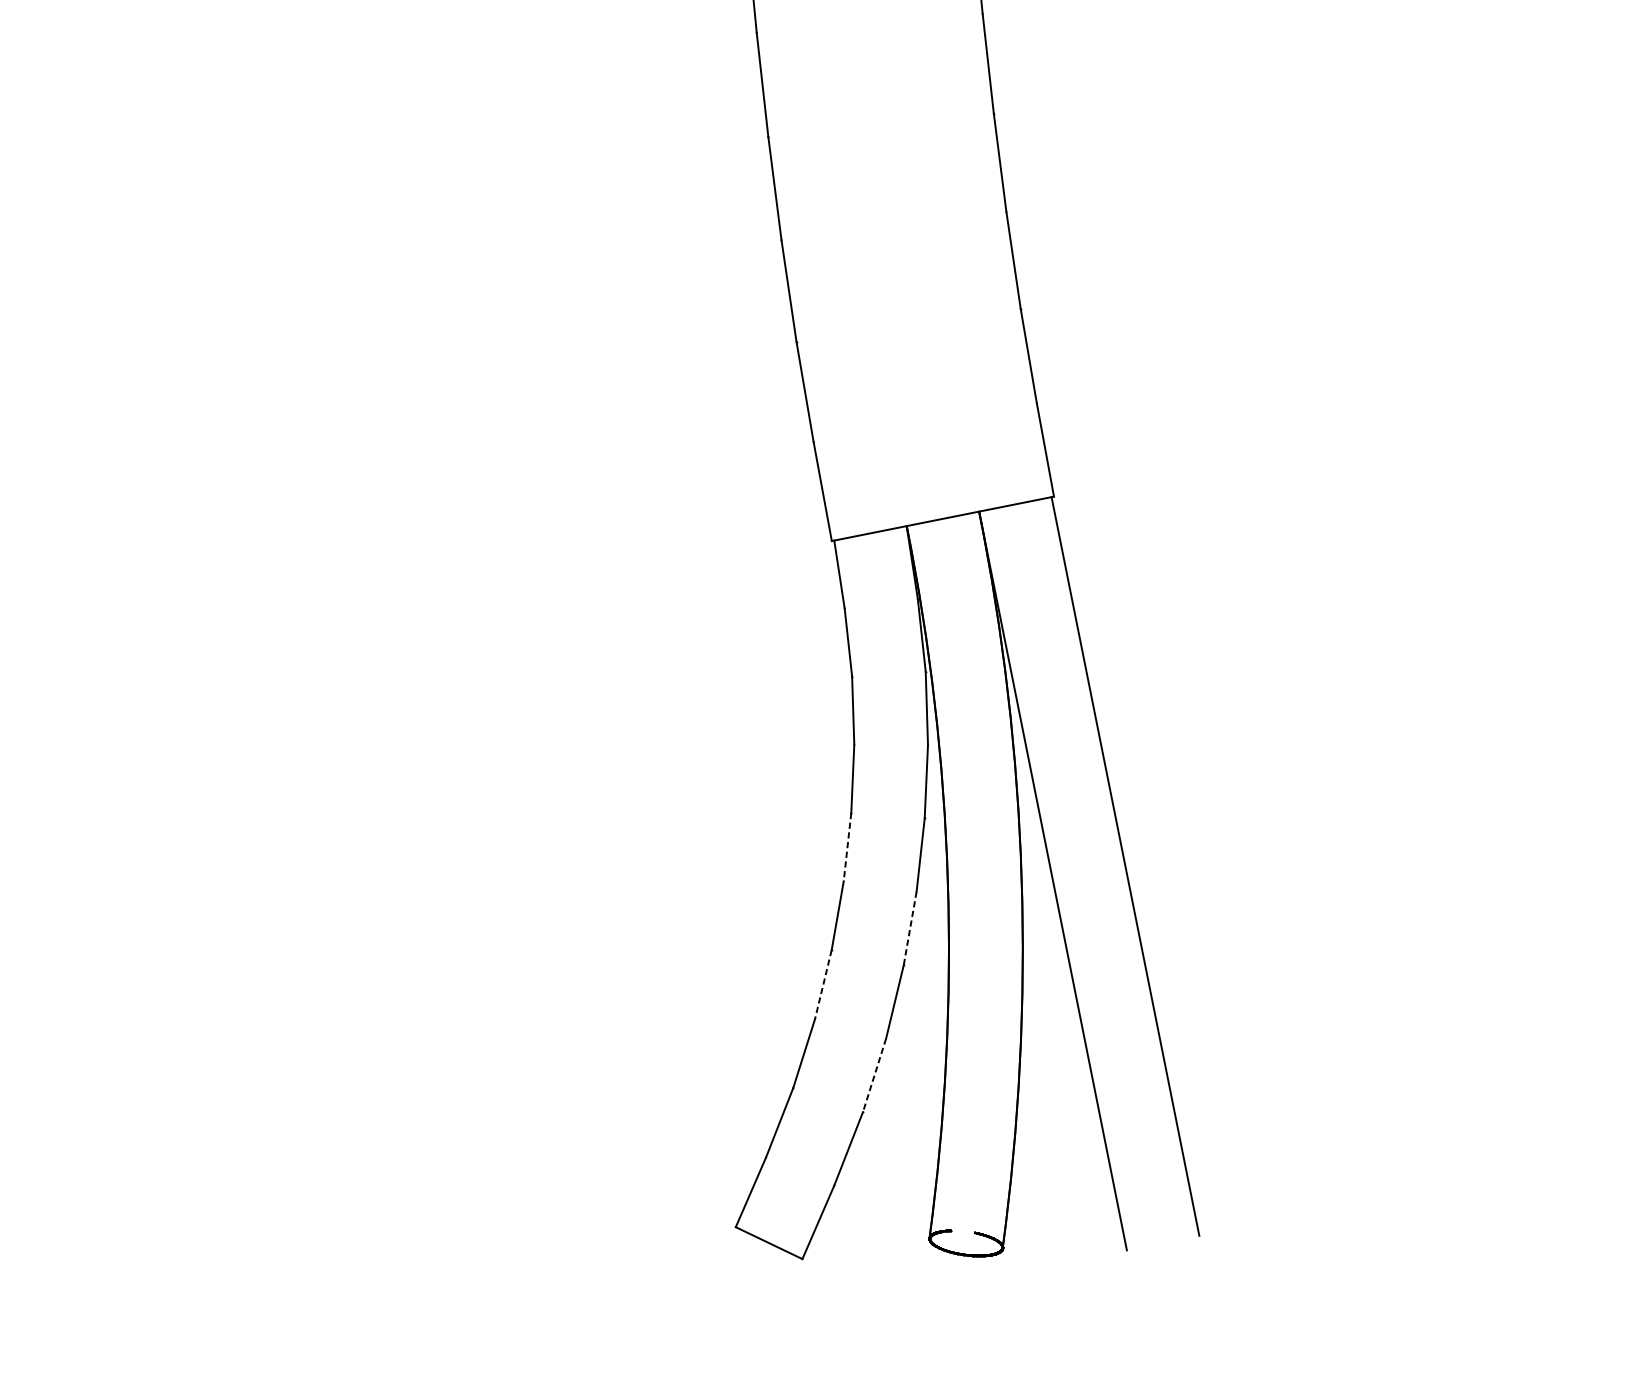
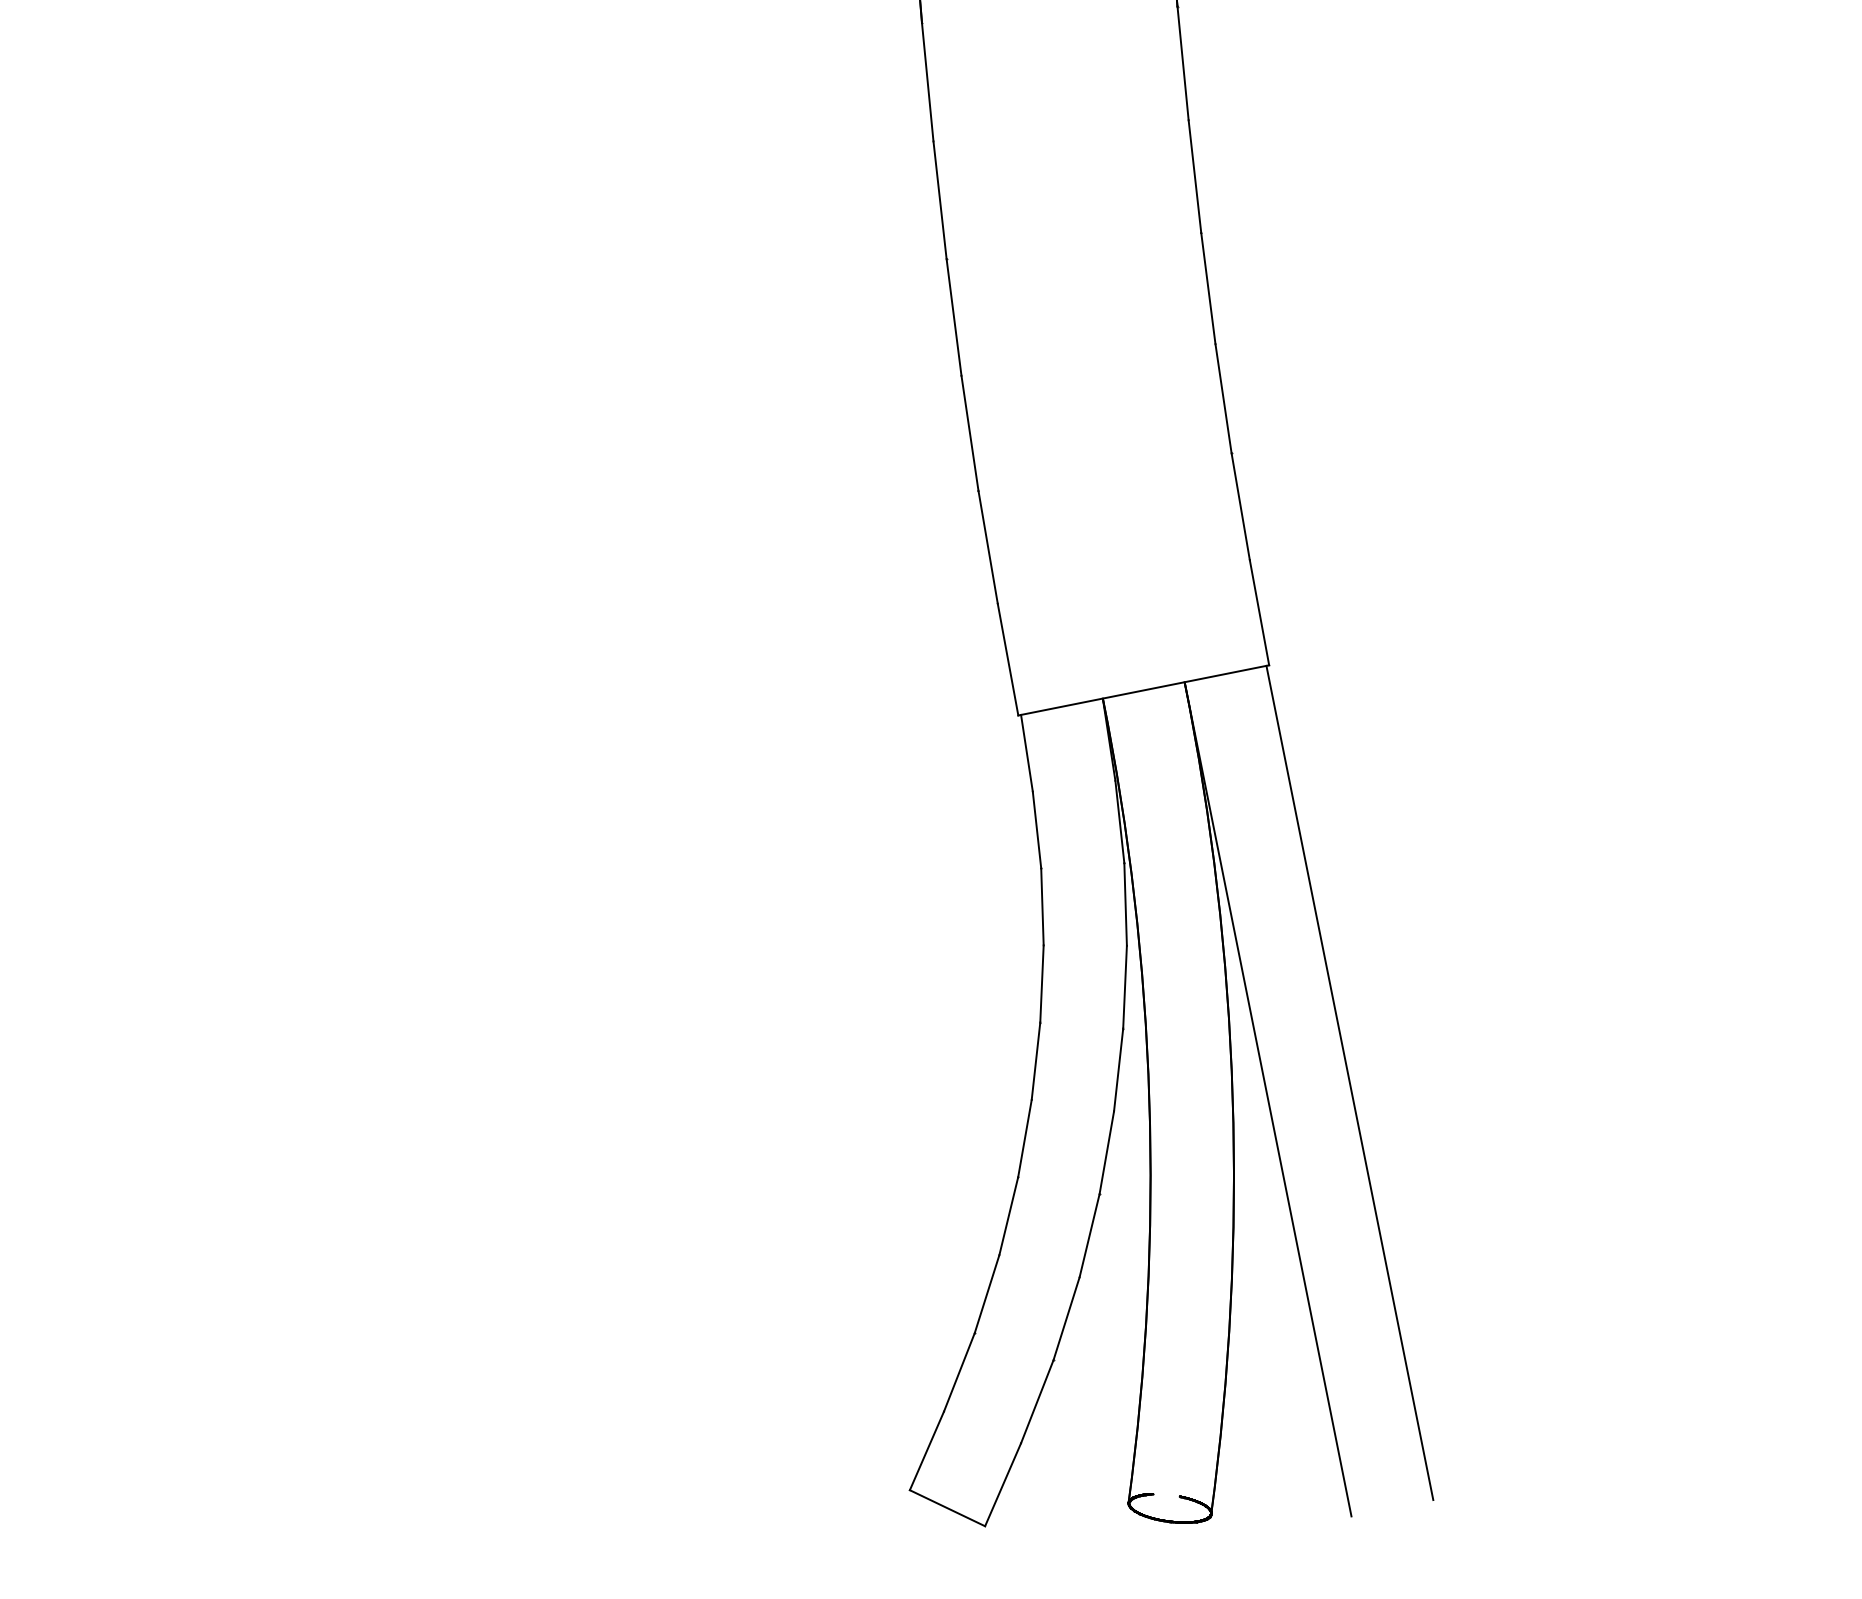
line: (847, 847) -> (1036, 1061), dashed -> solid
line: (909, 928) -> (1106, 1153), dashed -> solid
line: (823, 984) -> (1008, 1216), dashed -> solid
line: (874, 1075) -> (1066, 1318), dashed -> solid

